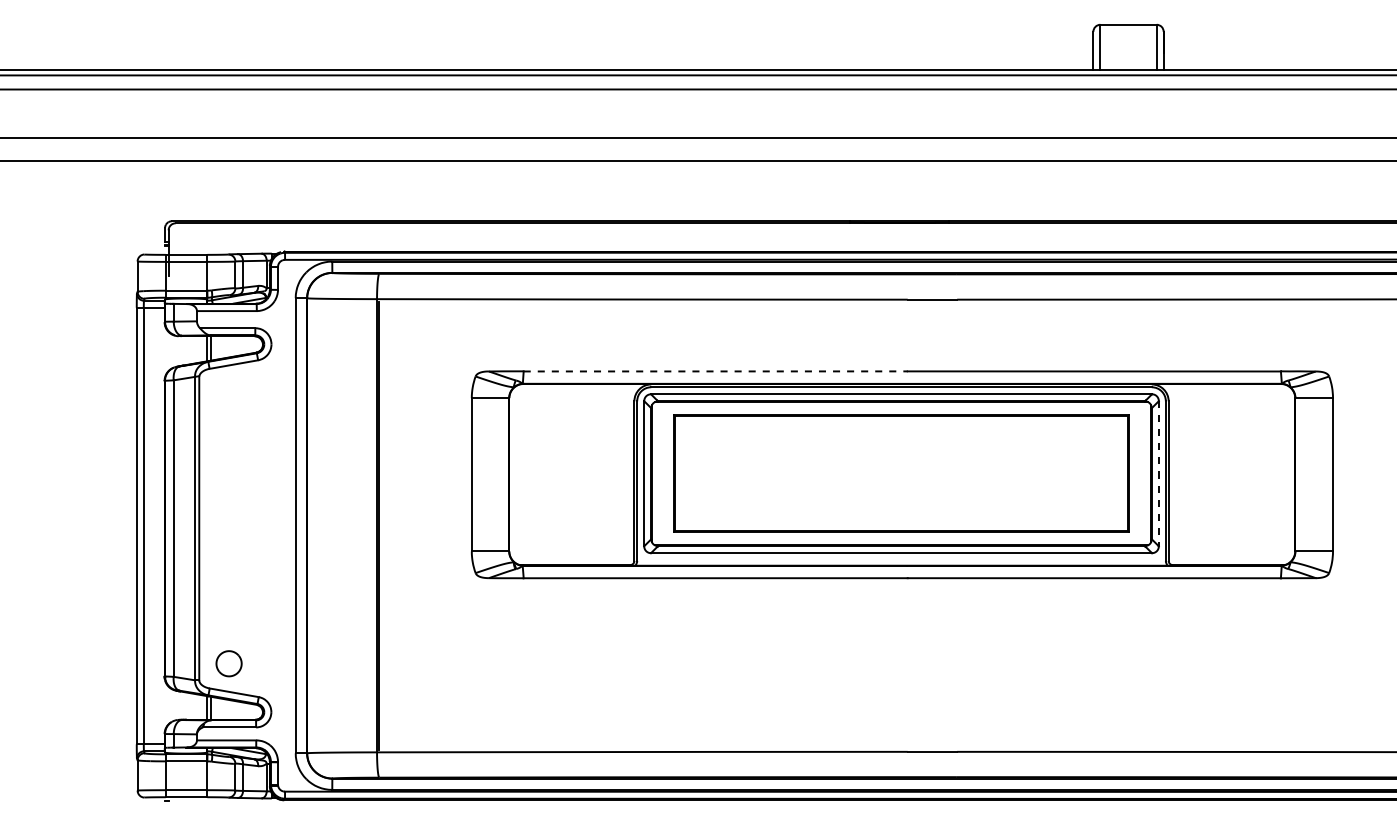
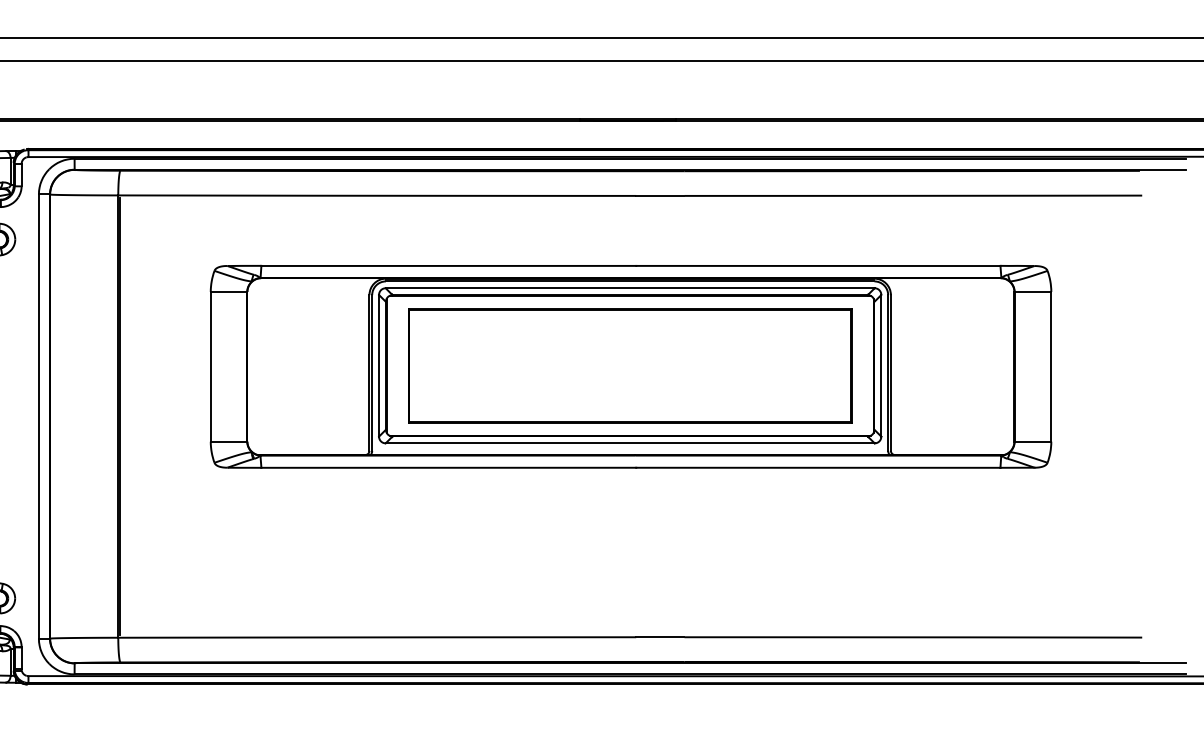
line: (716, 371) -> (449, 266), dashed -> solid
line: (1158, 473) -> (880, 365), dashed -> solid

